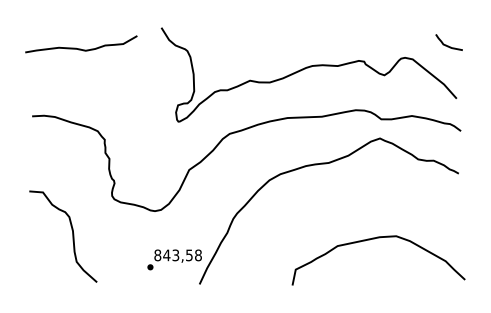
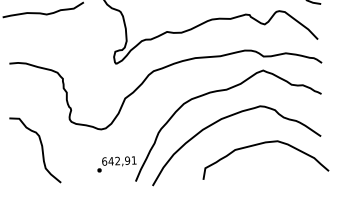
part: (328, 201) -> (227, 117), added
text: (177, 255) -> (118, 161), 843,58 -> 642,91

